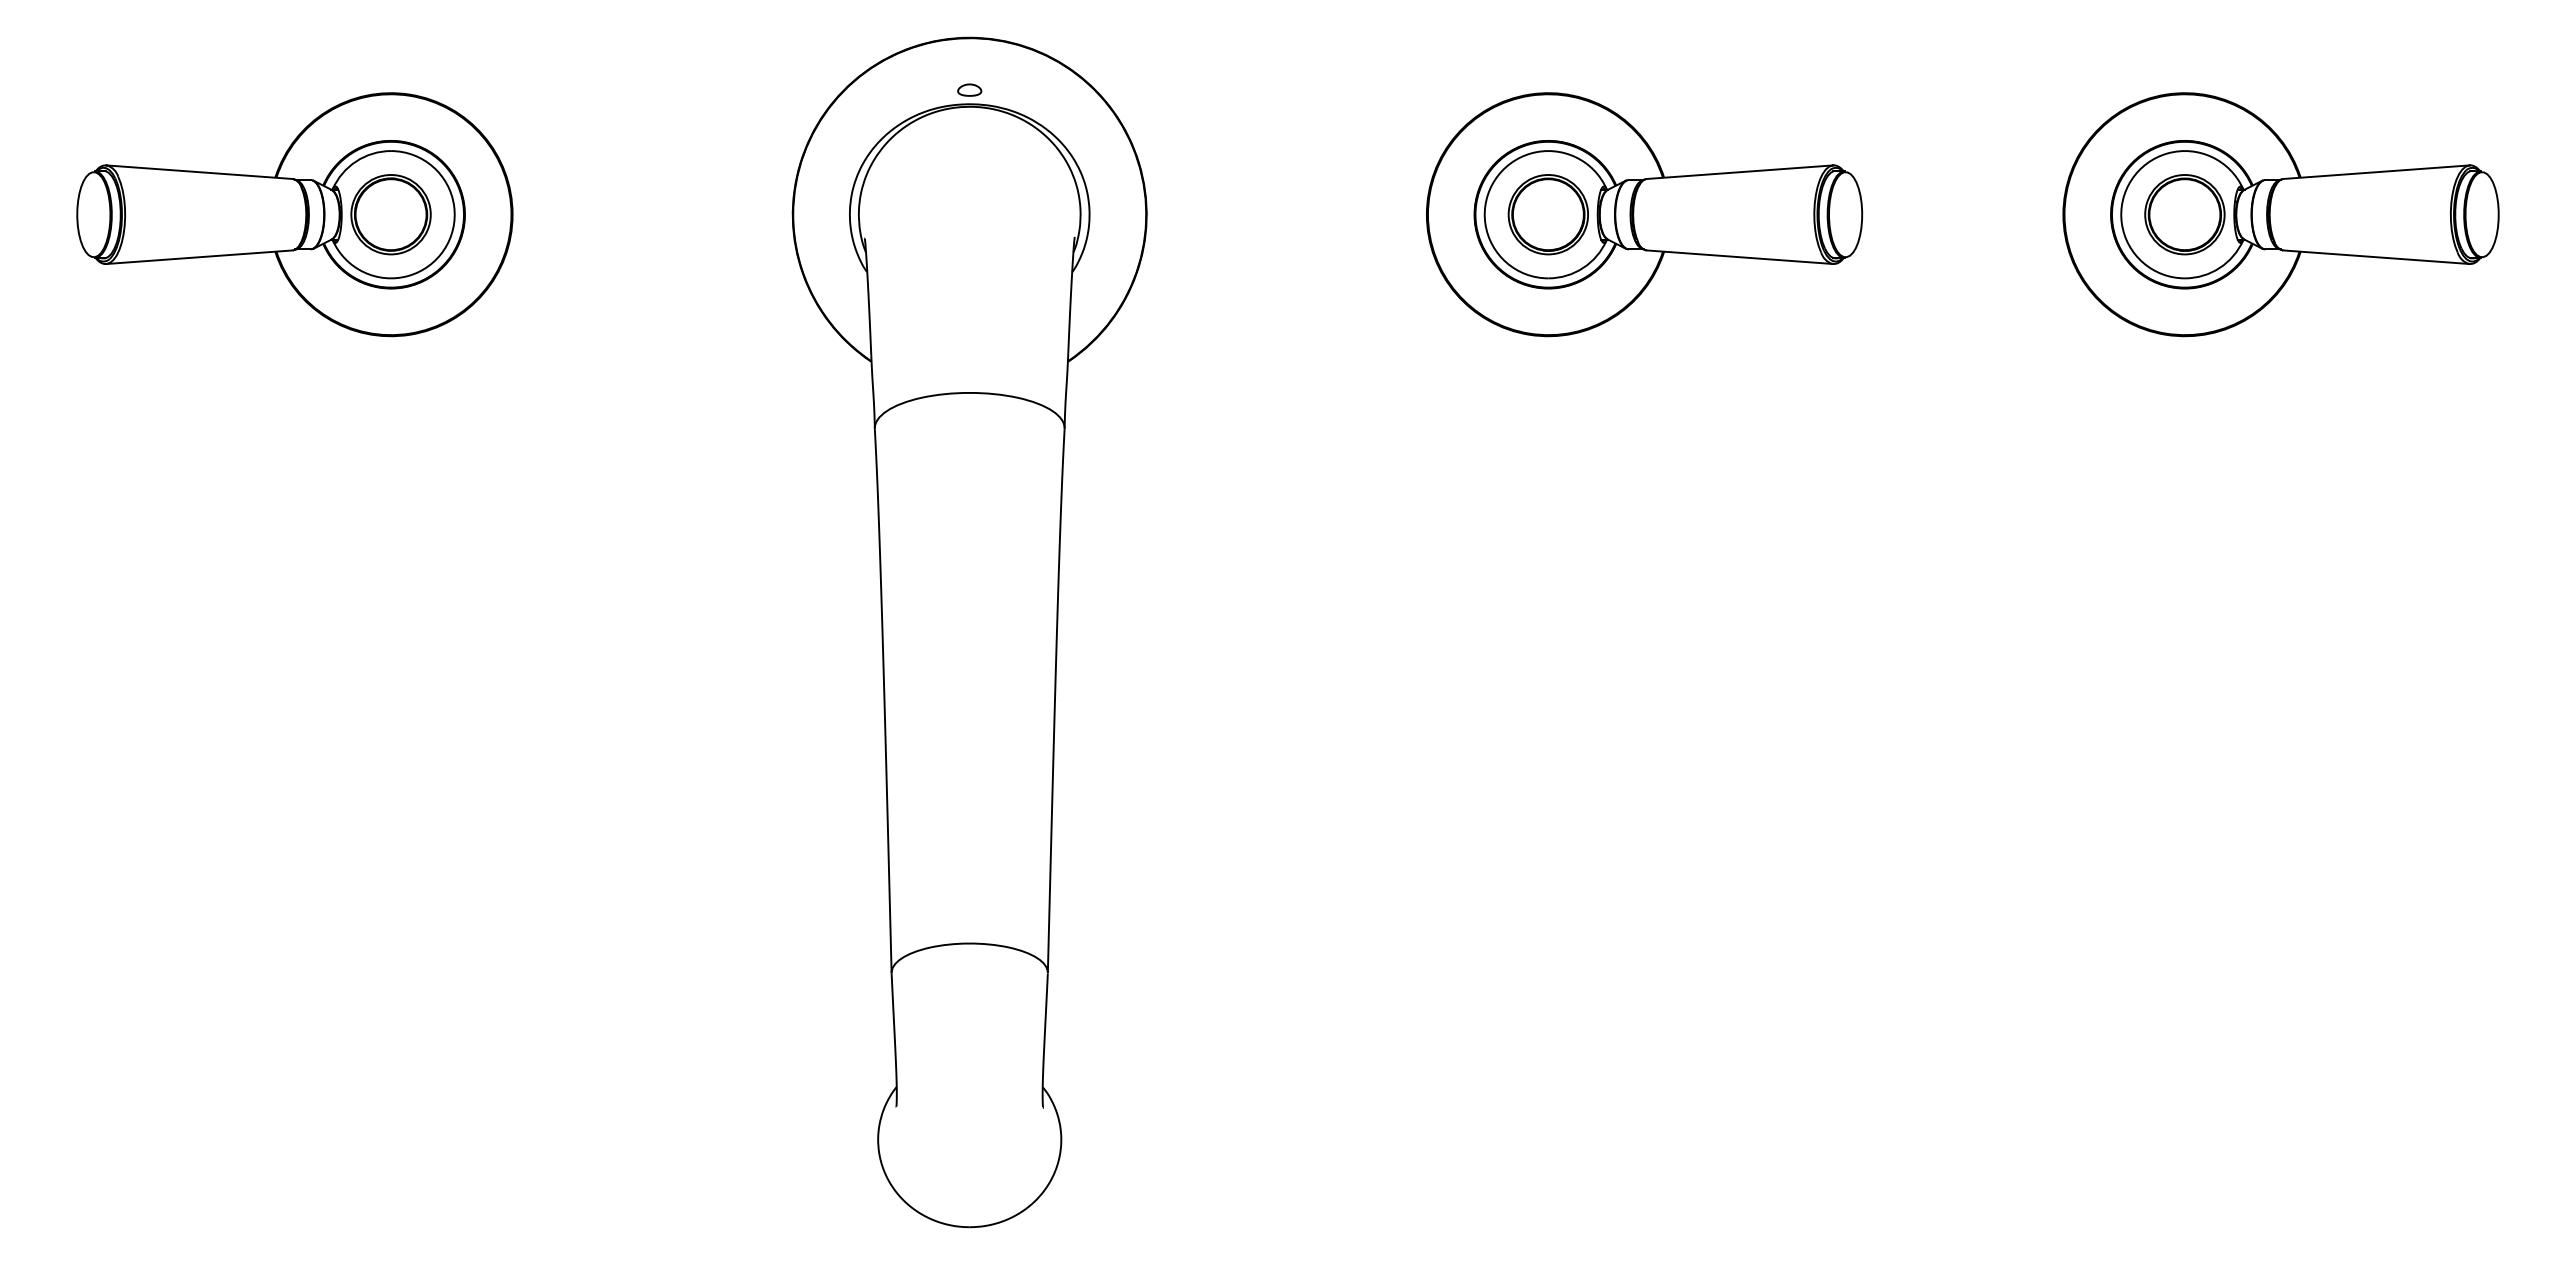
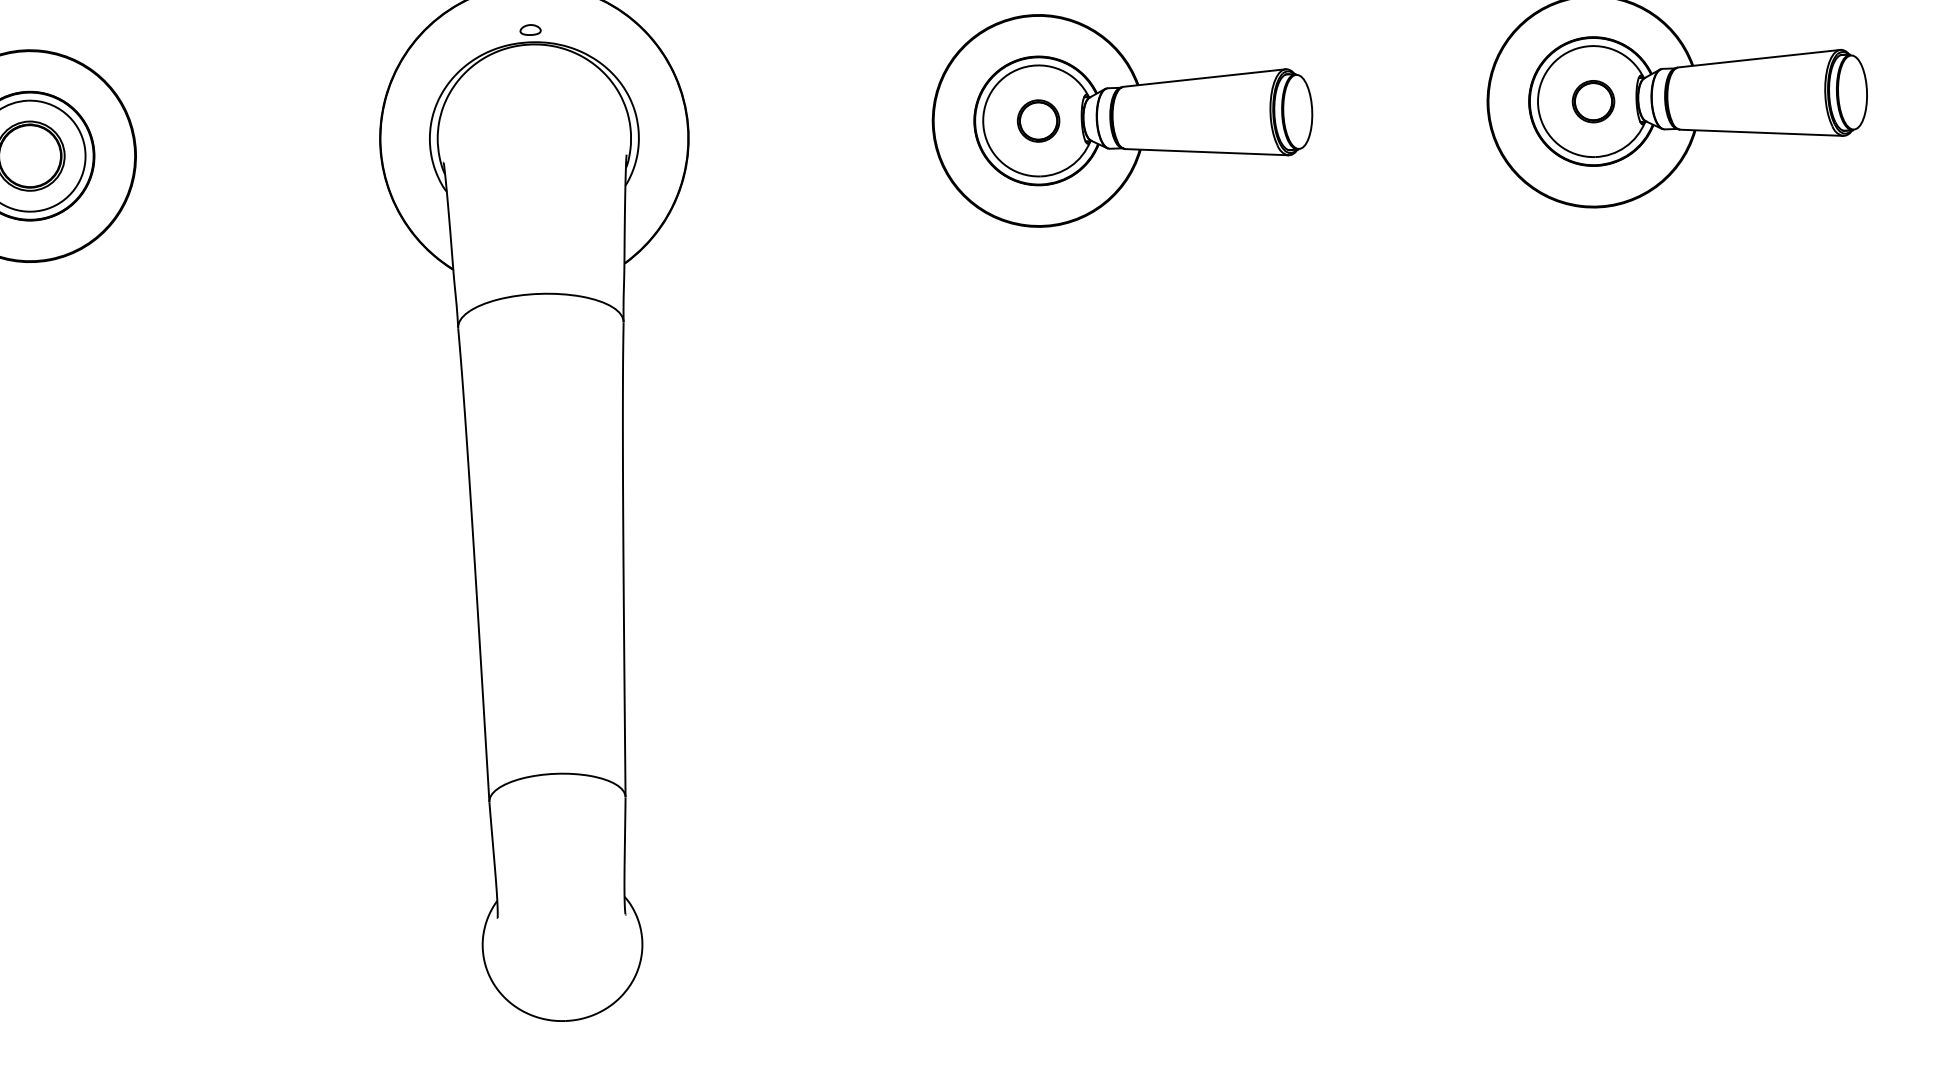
part: (1547, 214) -> (1037, 120), size x0.6
part: (2184, 214) -> (1593, 101), size x0.6

